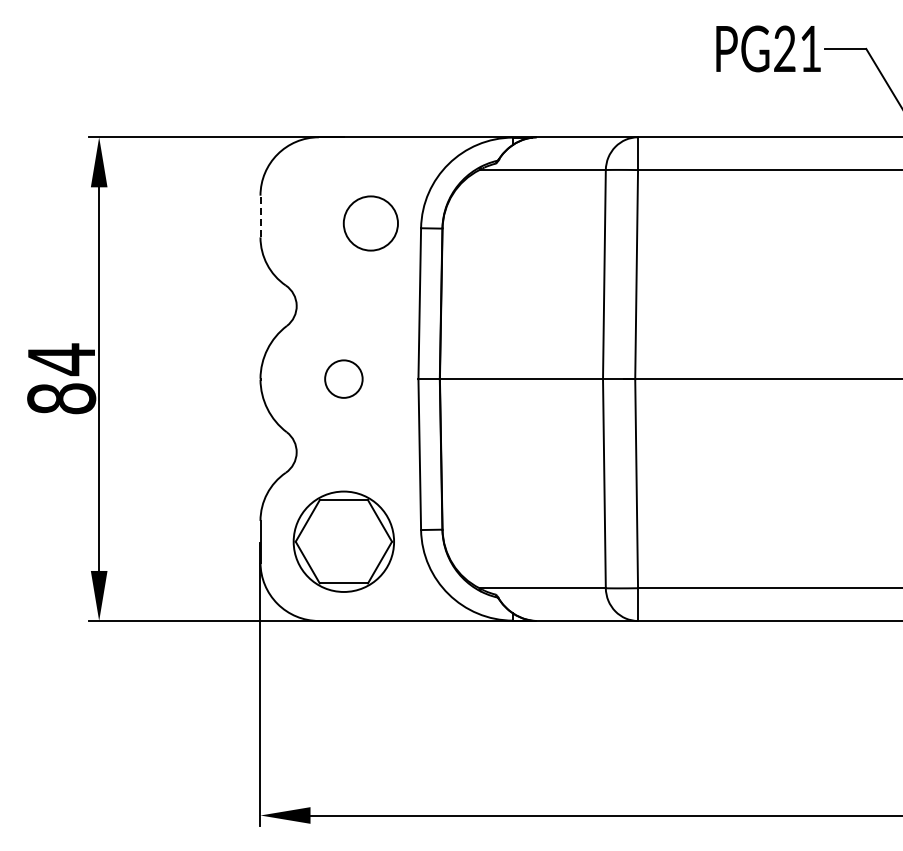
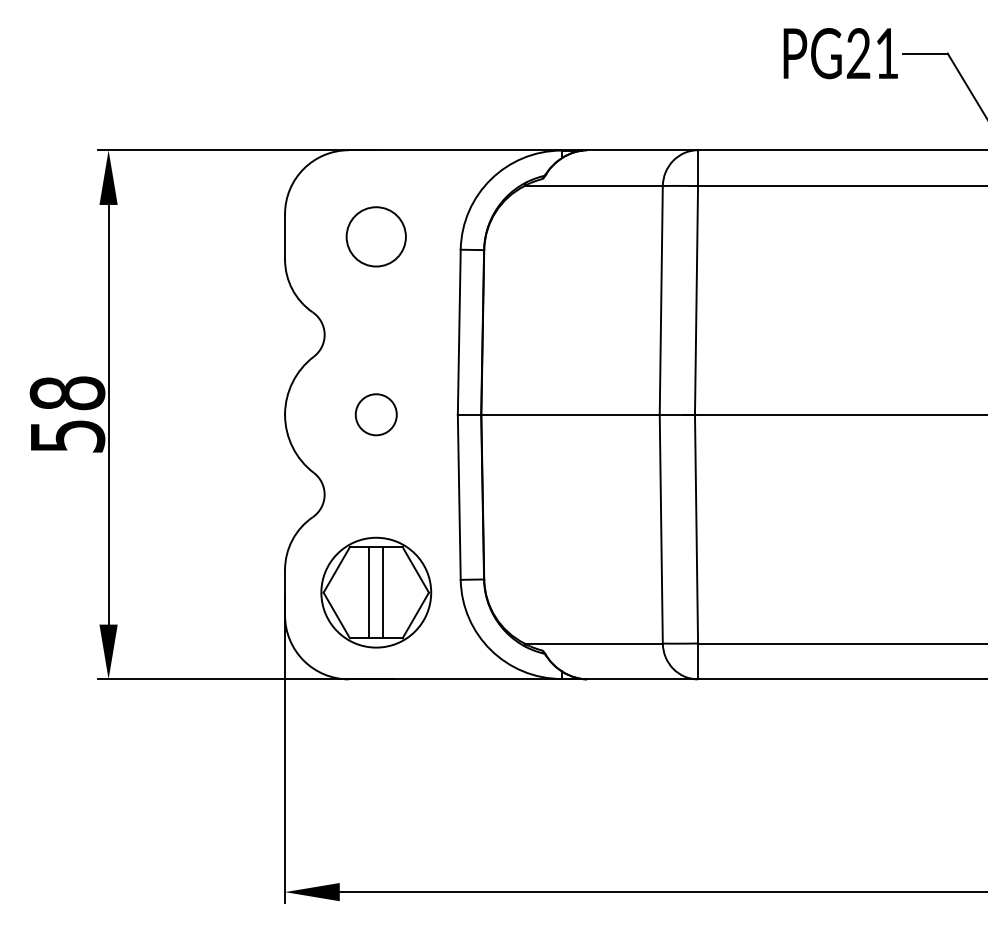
line: (260, 216) -> (285, 236), dashed -> solid
circle: (370, 223) -> (375, 236), moved
text: (61, 378) -> (67, 414), 84 -> 58
line: (337, 541) -> (369, 592), added
line: (350, 541) -> (383, 592), added

